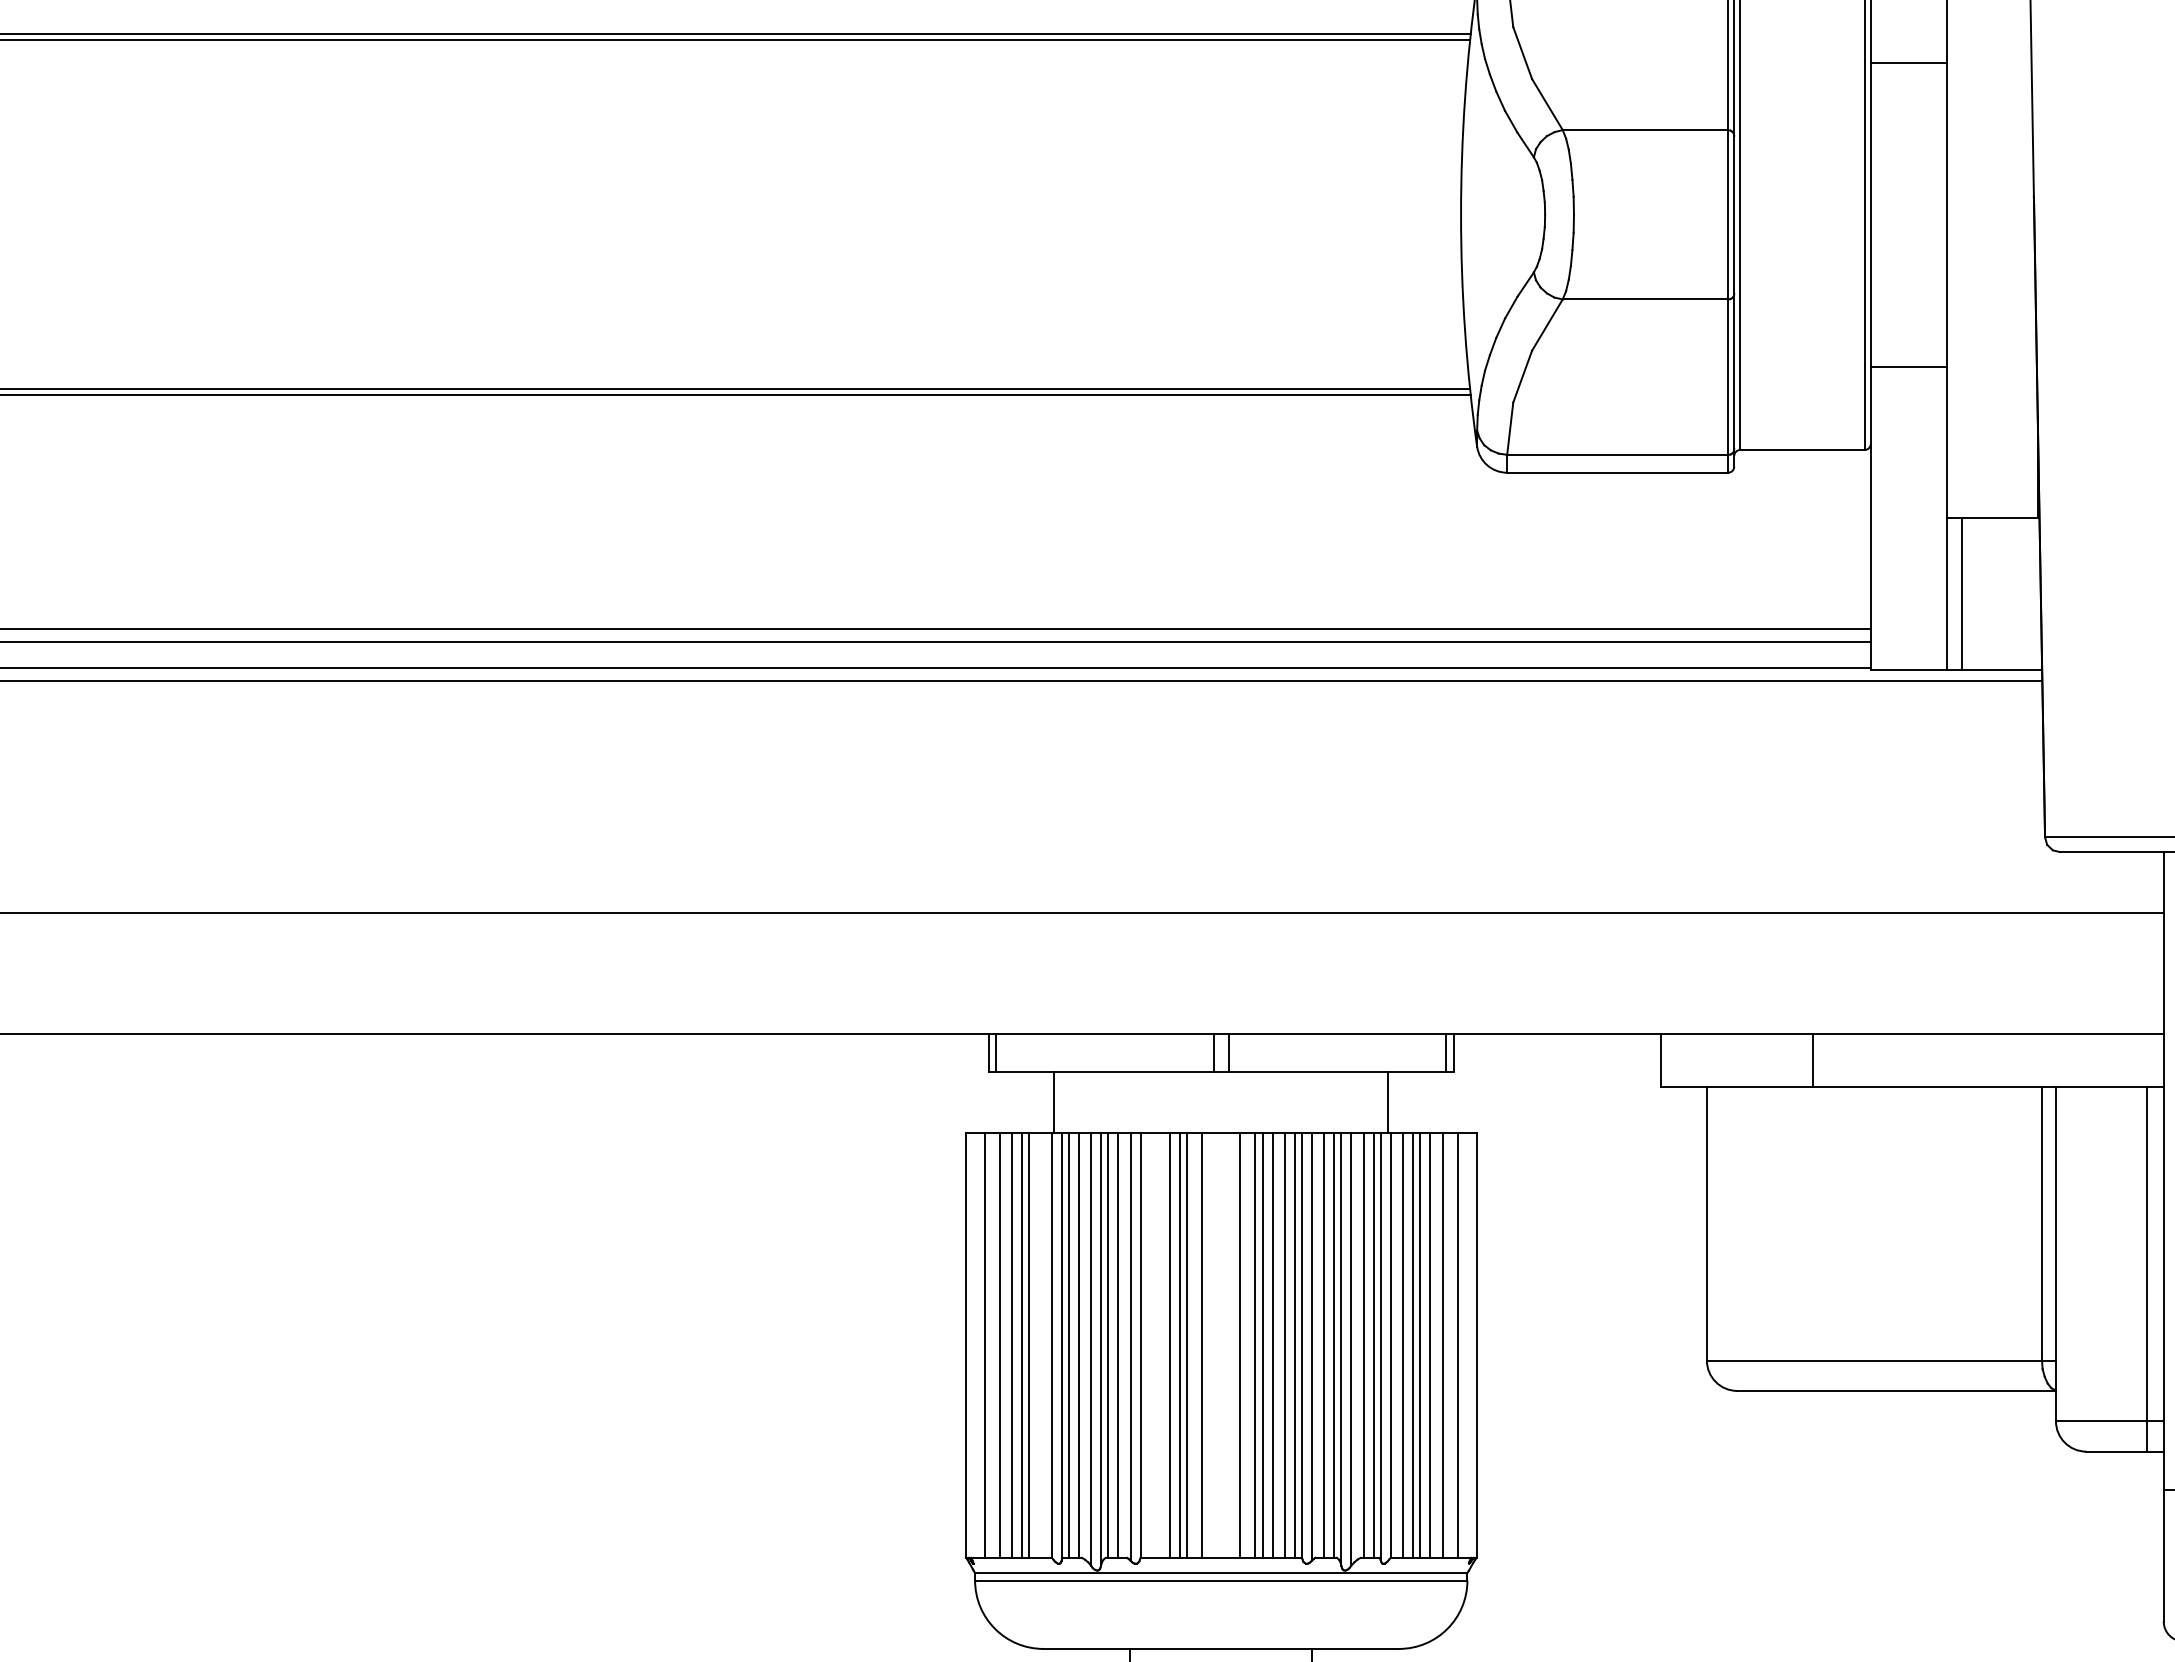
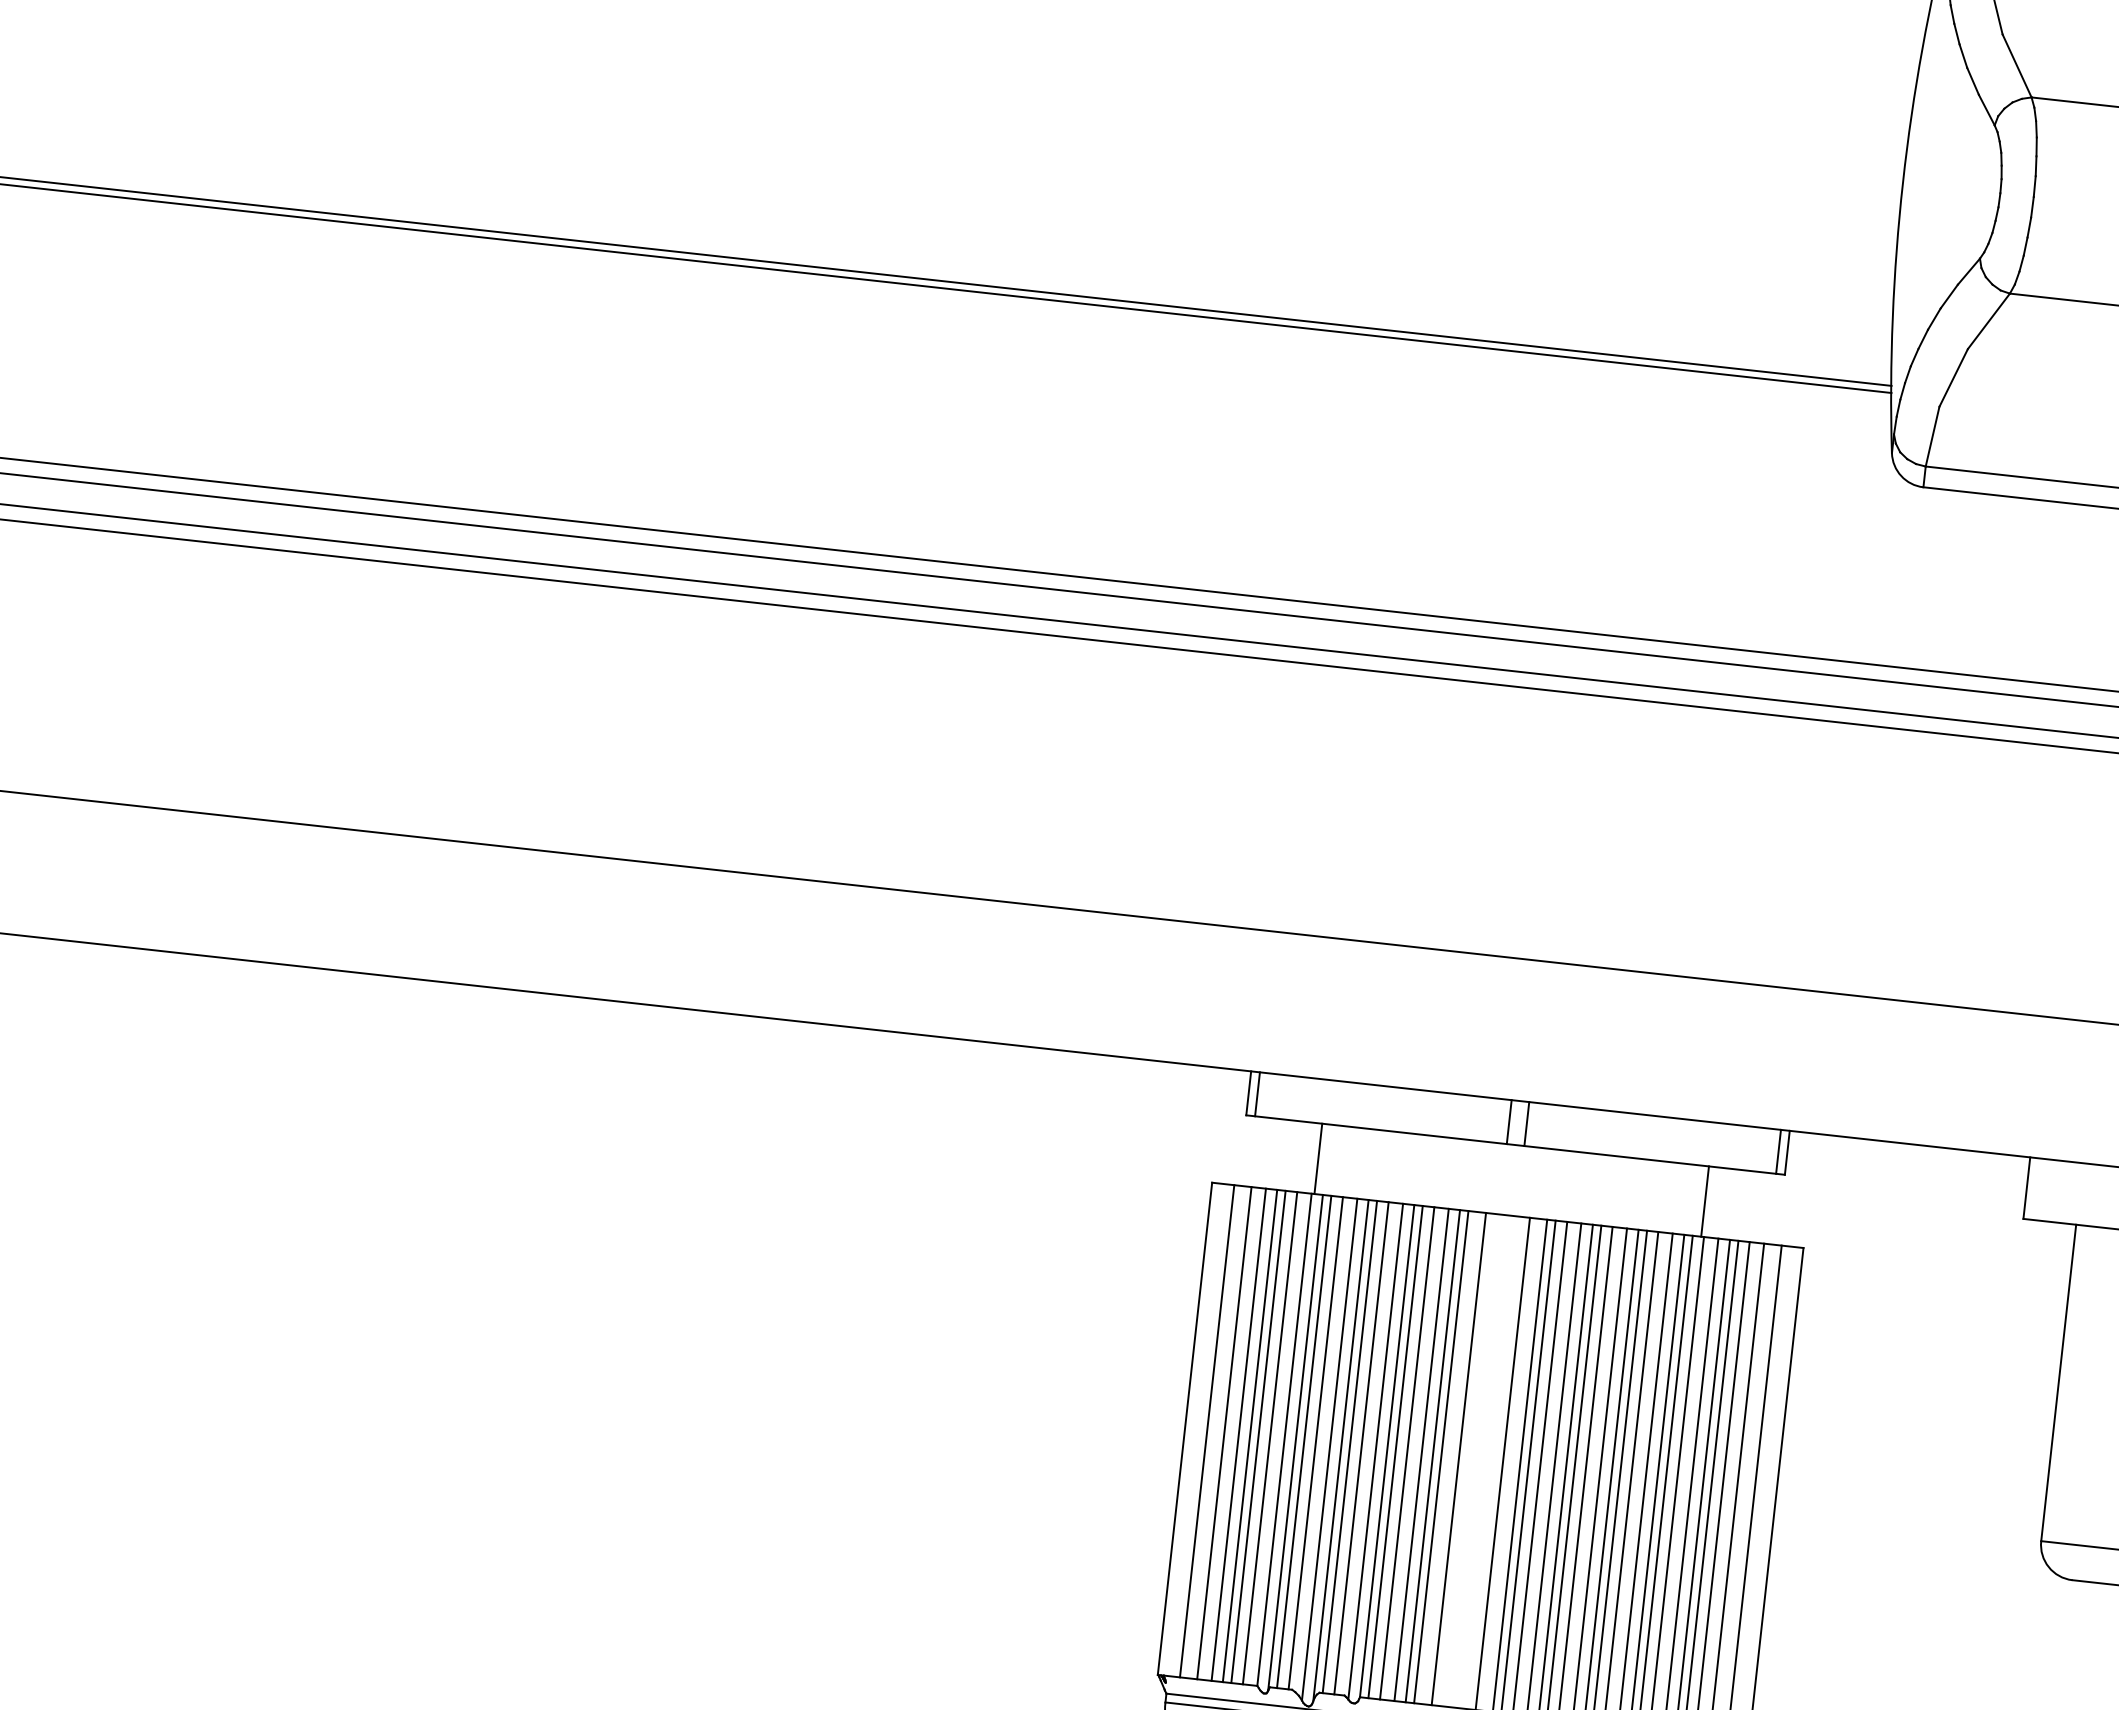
line: (1039, 1344) -> (1270, 1437), added
line: (1147, 1344) -> (1395, 1450), added
line: (1157, 1344) -> (1406, 1452), added

